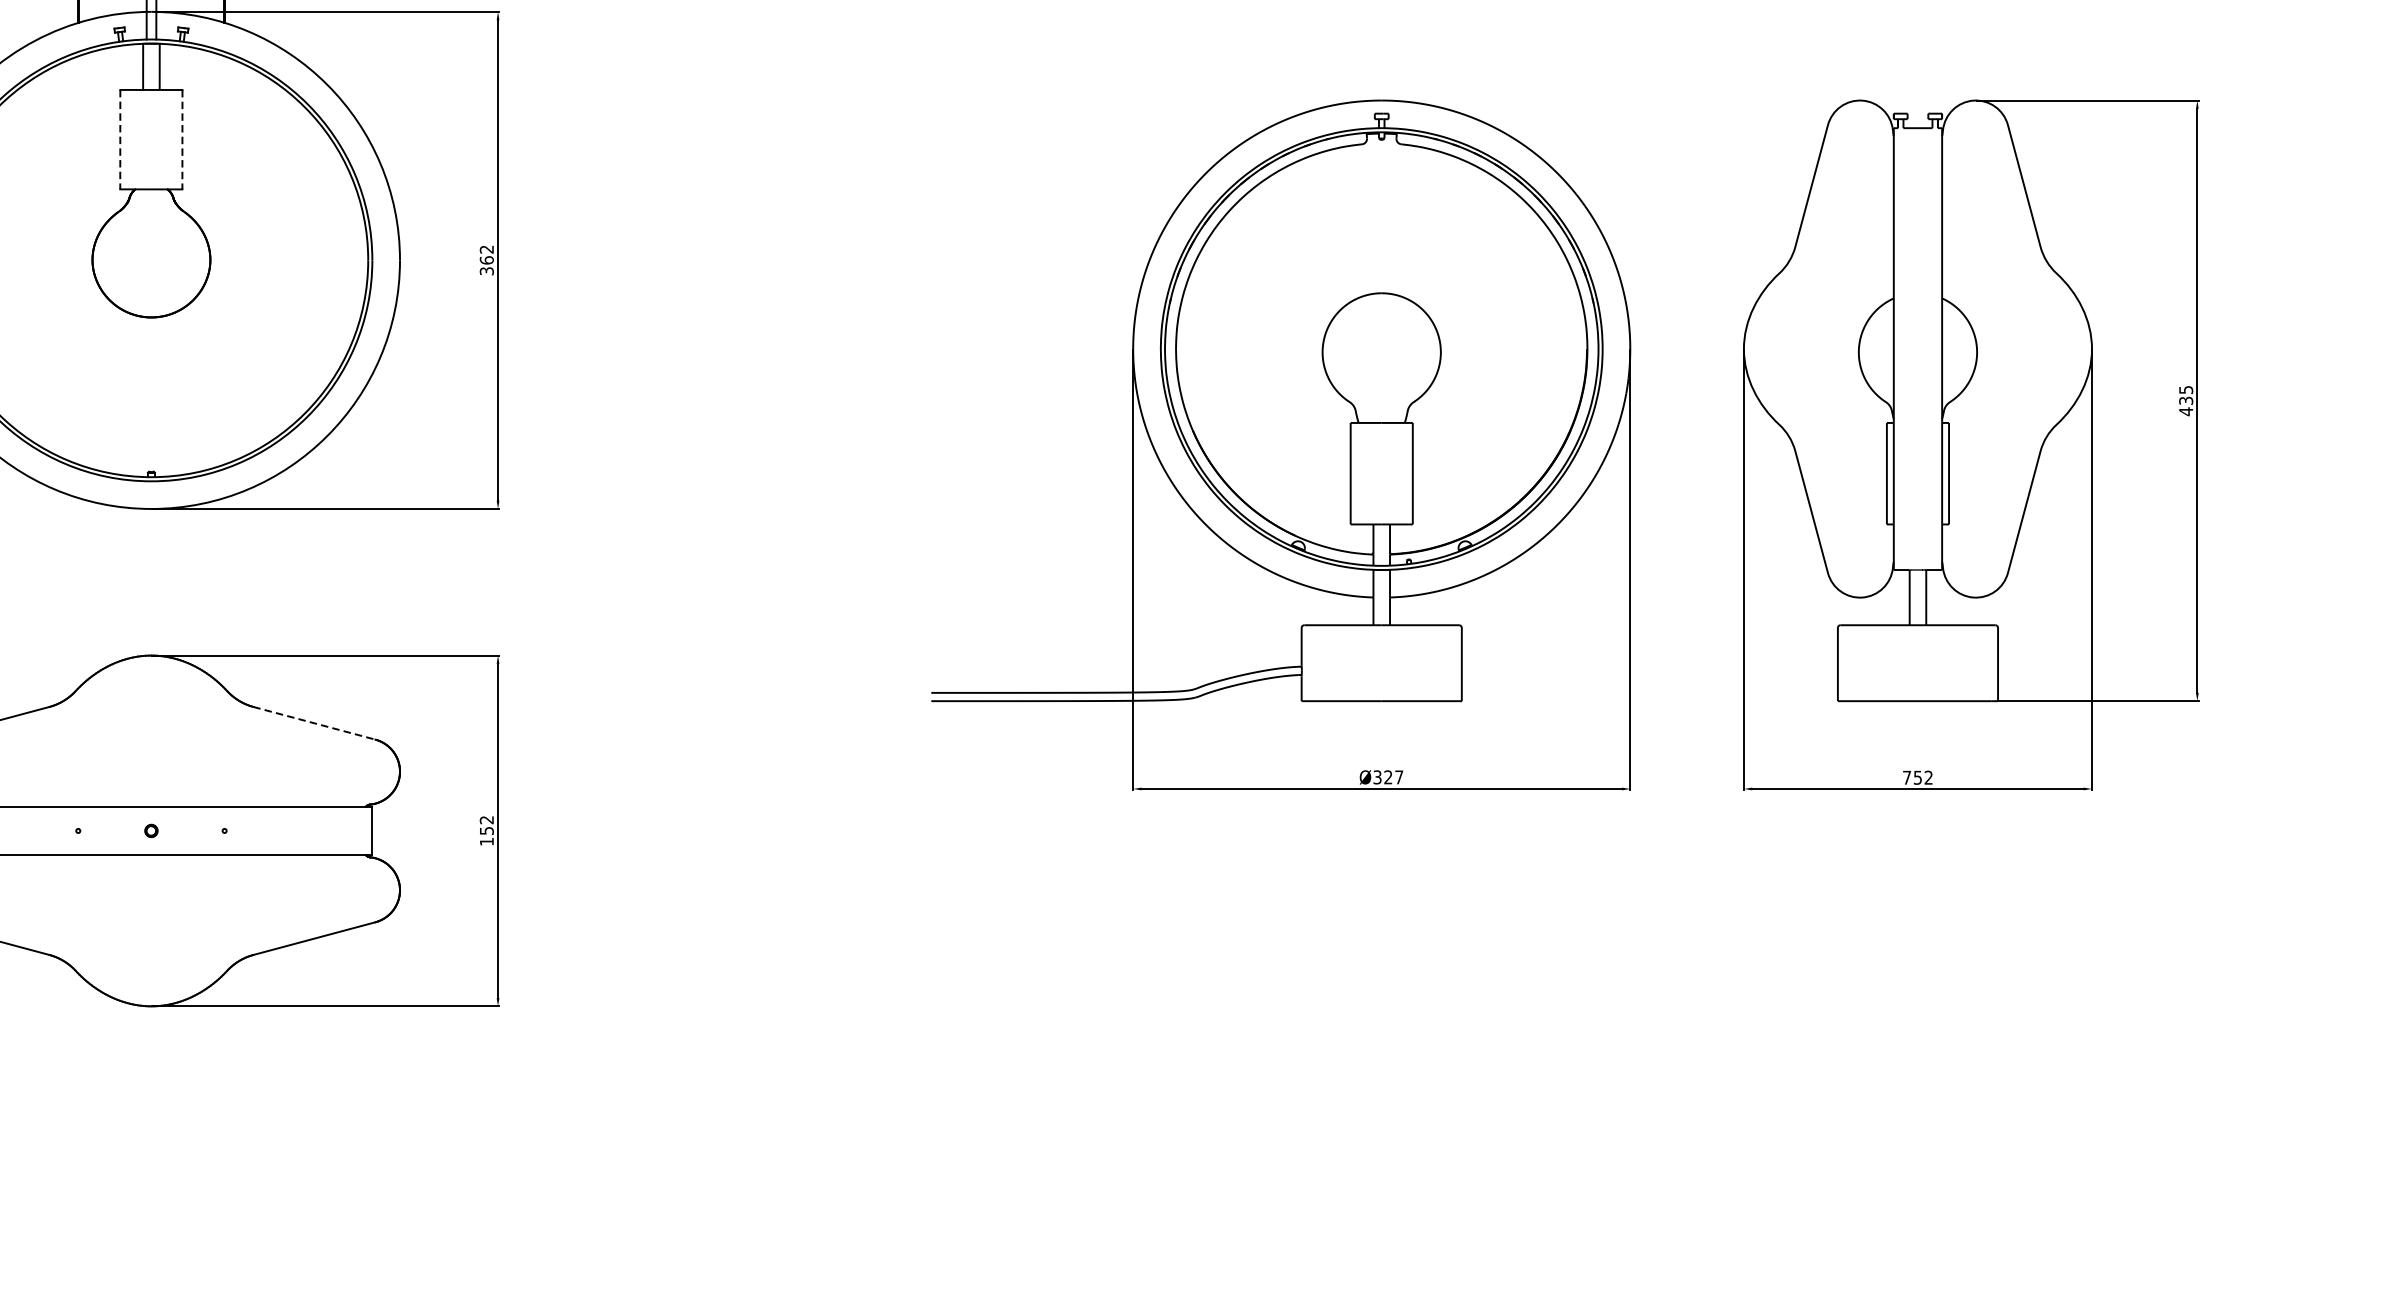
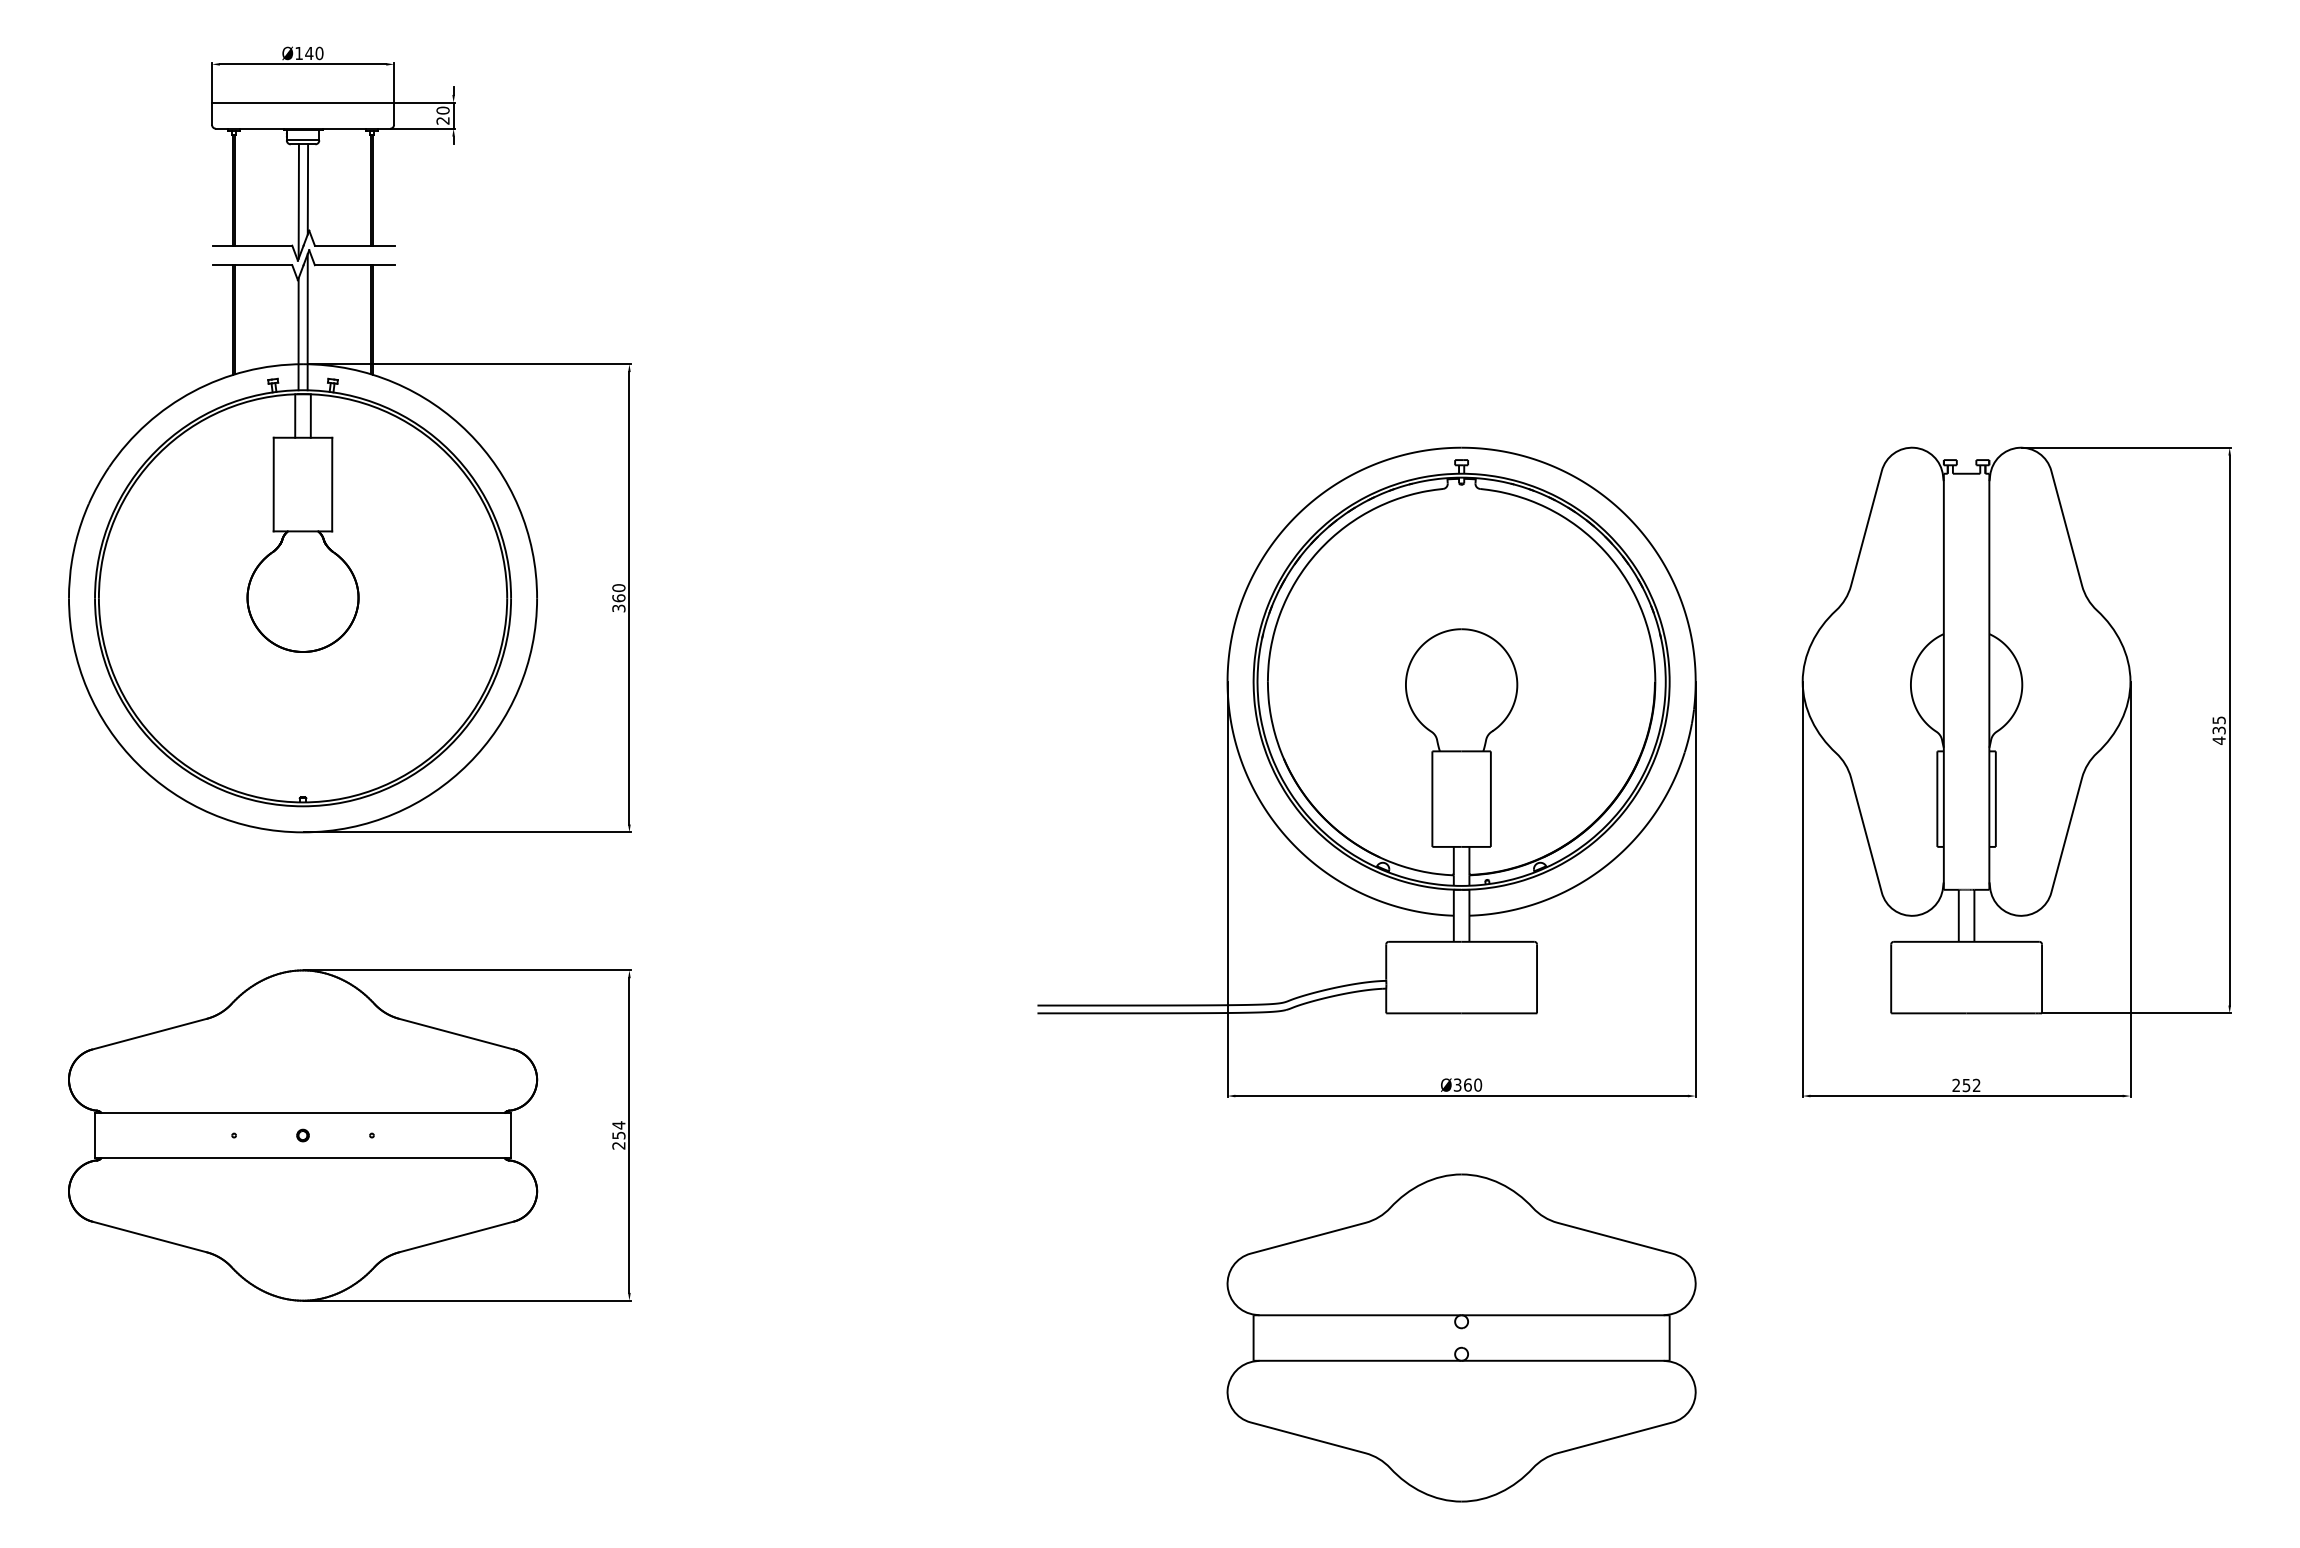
line: (120, 139) -> (273, 484), dashed -> solid
line: (182, 139) -> (332, 484), dashed -> solid
text: (486, 250) -> (618, 588), 362 -> 360
line: (314, 723) -> (456, 1034), dashed -> solid
text: (1394, 776) -> (1473, 1084), Ø327 -> Ø360
text: (1907, 776) -> (1956, 1084), 752 -> 252
text: (486, 830) -> (618, 1135), 152 -> 254
part: (1381, 1045) -> (1461, 1337), added

